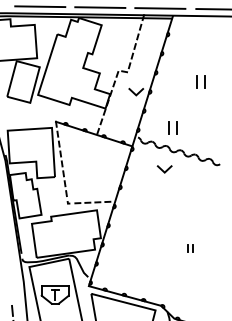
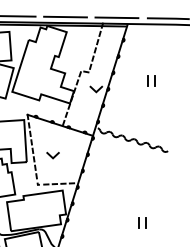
part: (172, 127) -> (127, 119), removed
line: (163, 170) -> (52, 156), moved
part: (190, 247) -> (142, 222), size x1.67

